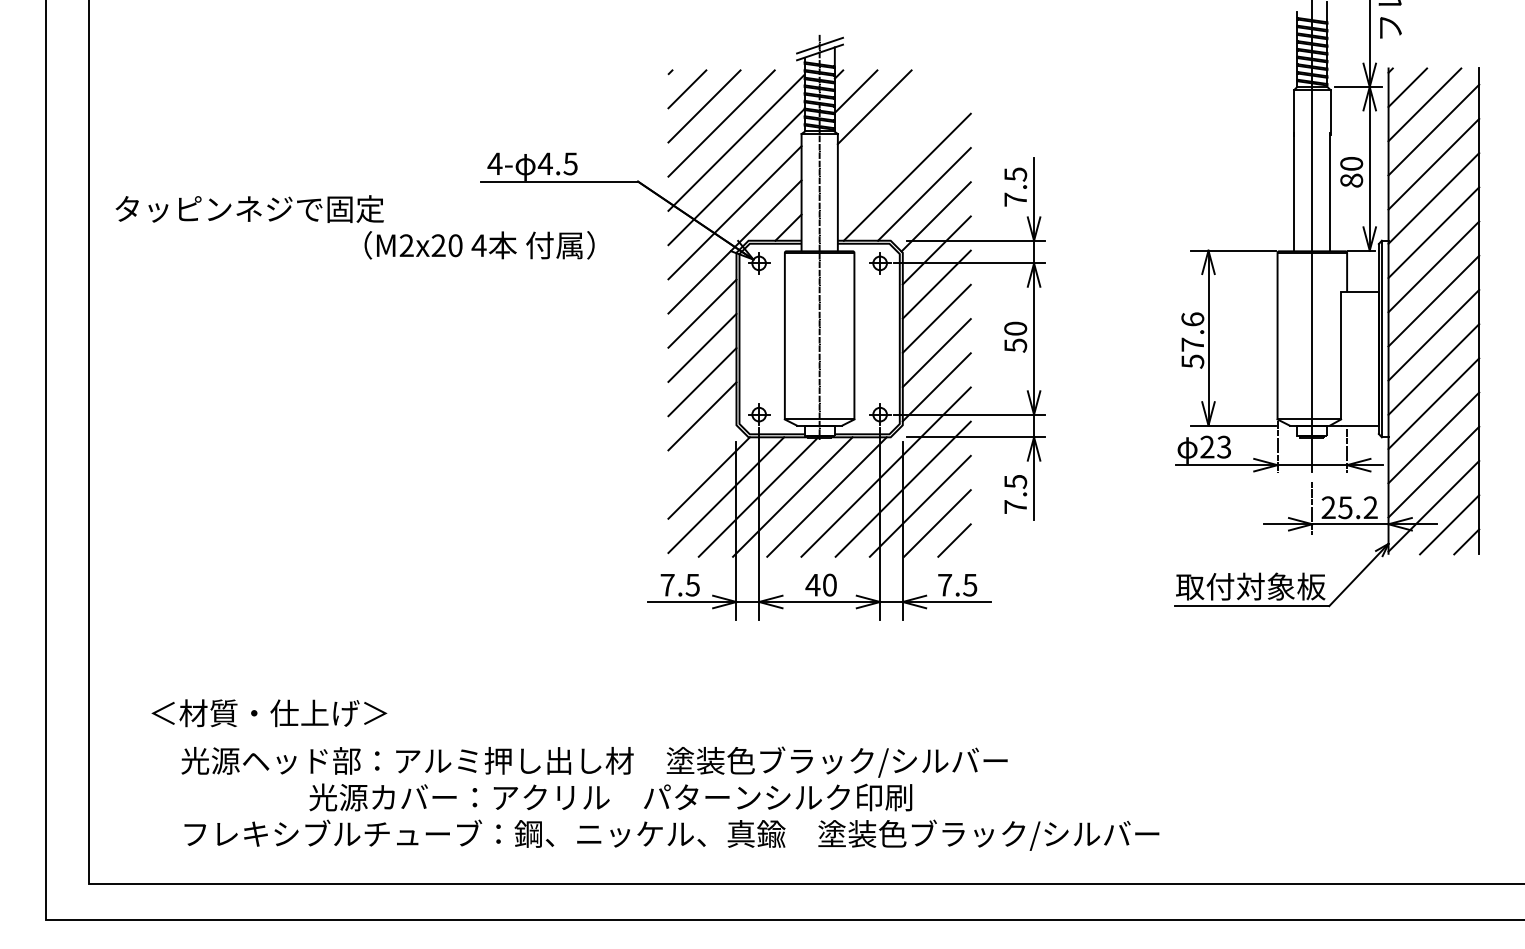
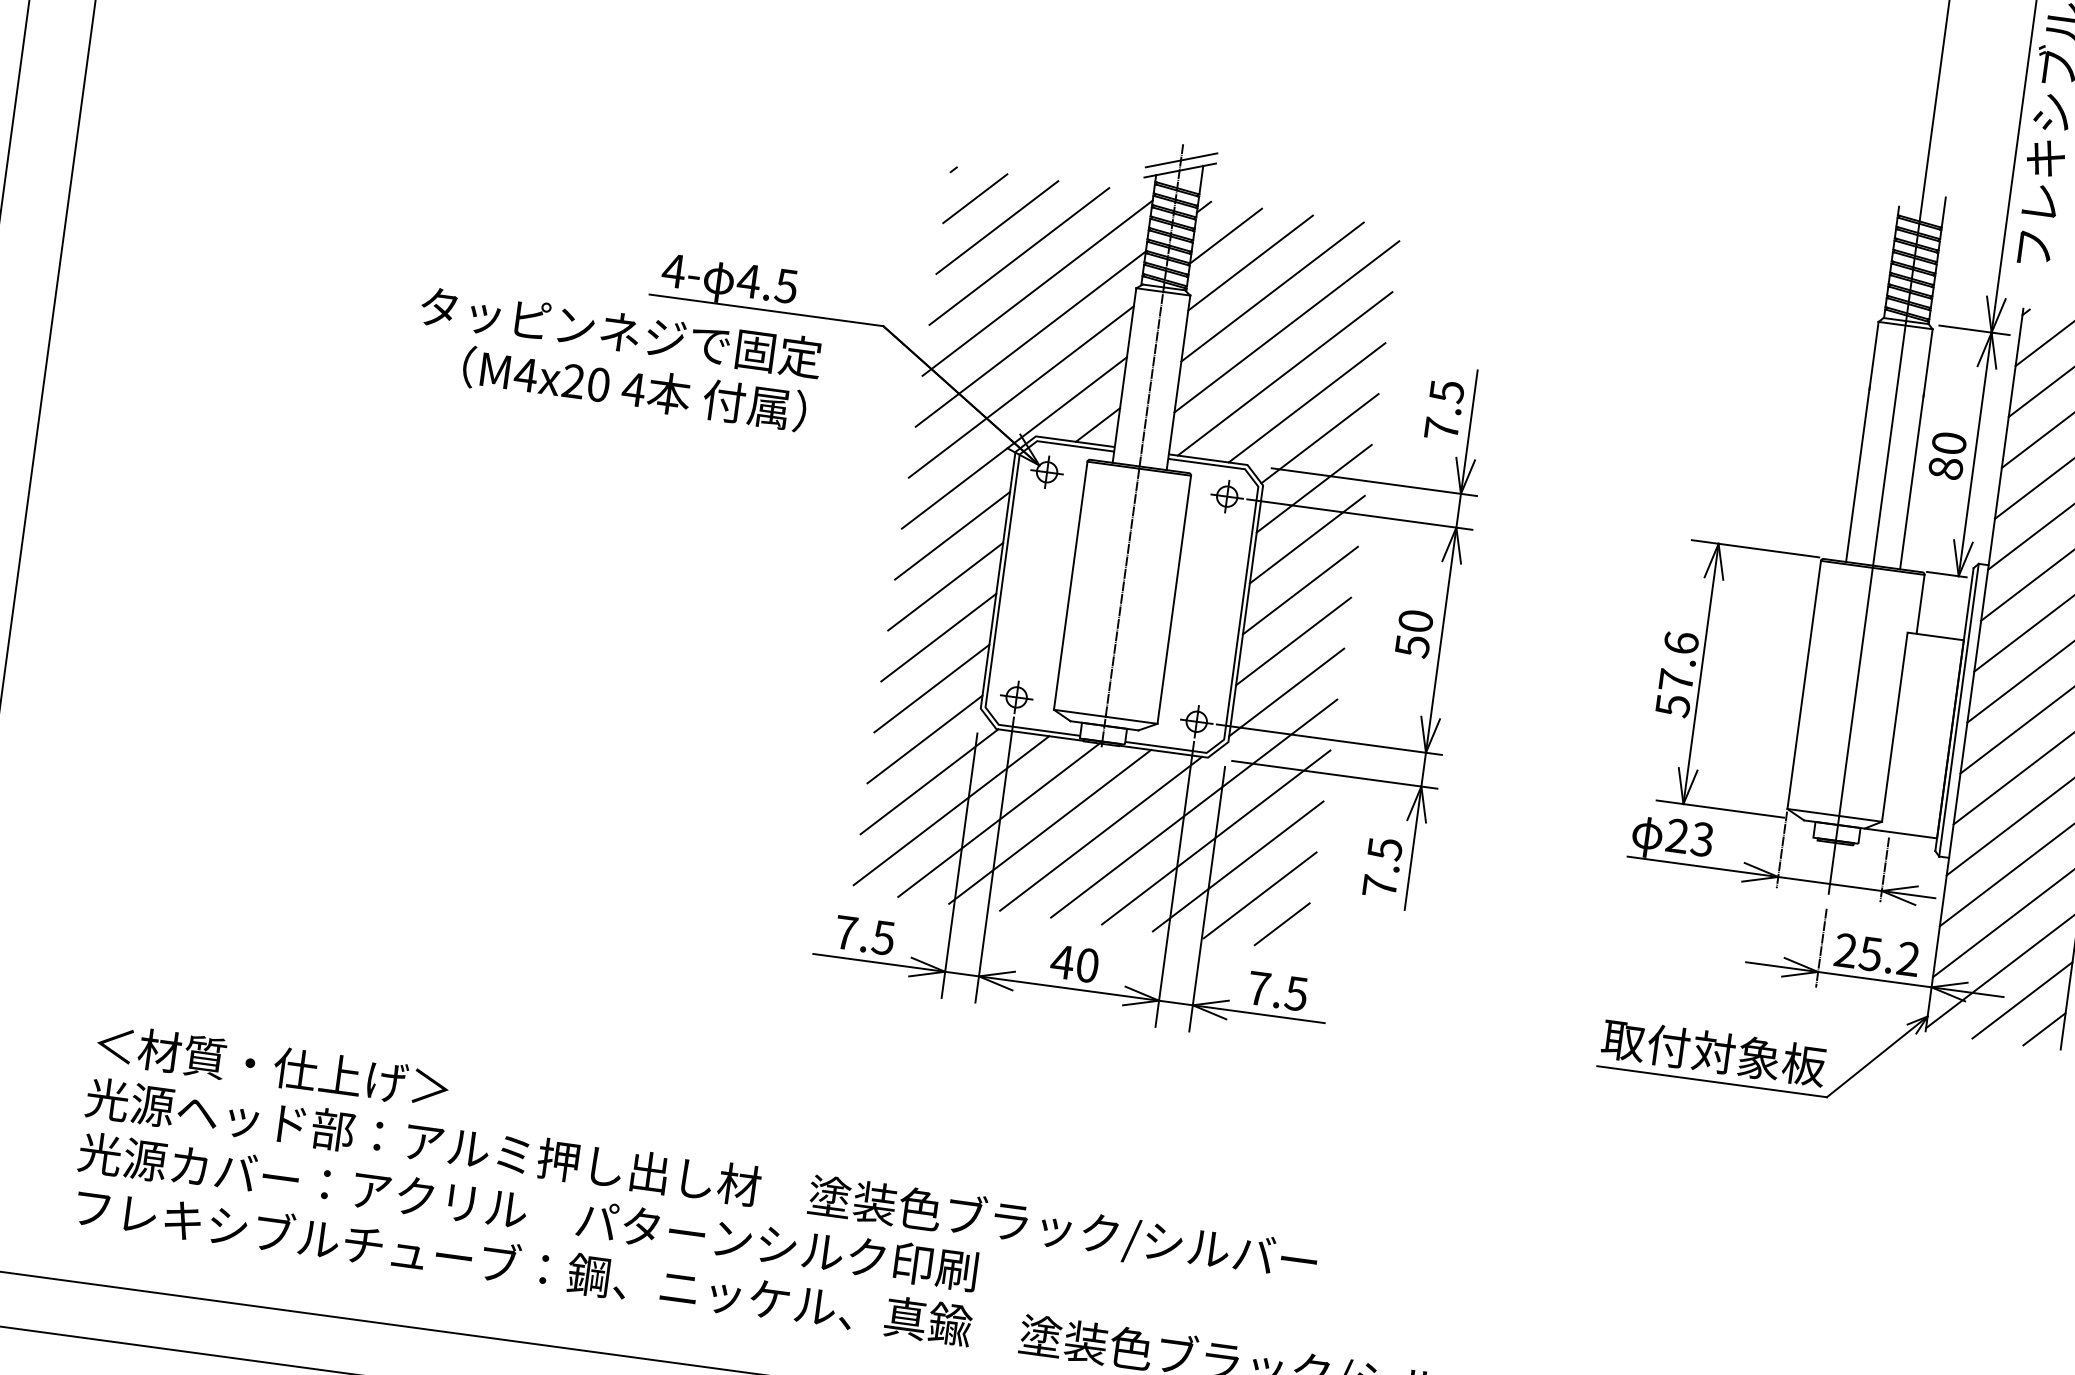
line: (891, 124) -> (1272, 292), added
line: (903, 145) -> (1285, 325), added
text: (249, 208) -> (620, 331), moved
text: (406, 245) -> (525, 374), M2x20 -> M4x20
line: (702, 450) -> (925, 739), added
text: (269, 713) -> (272, 1066), moved
text: (610, 797) -> (527, 1211), moved

